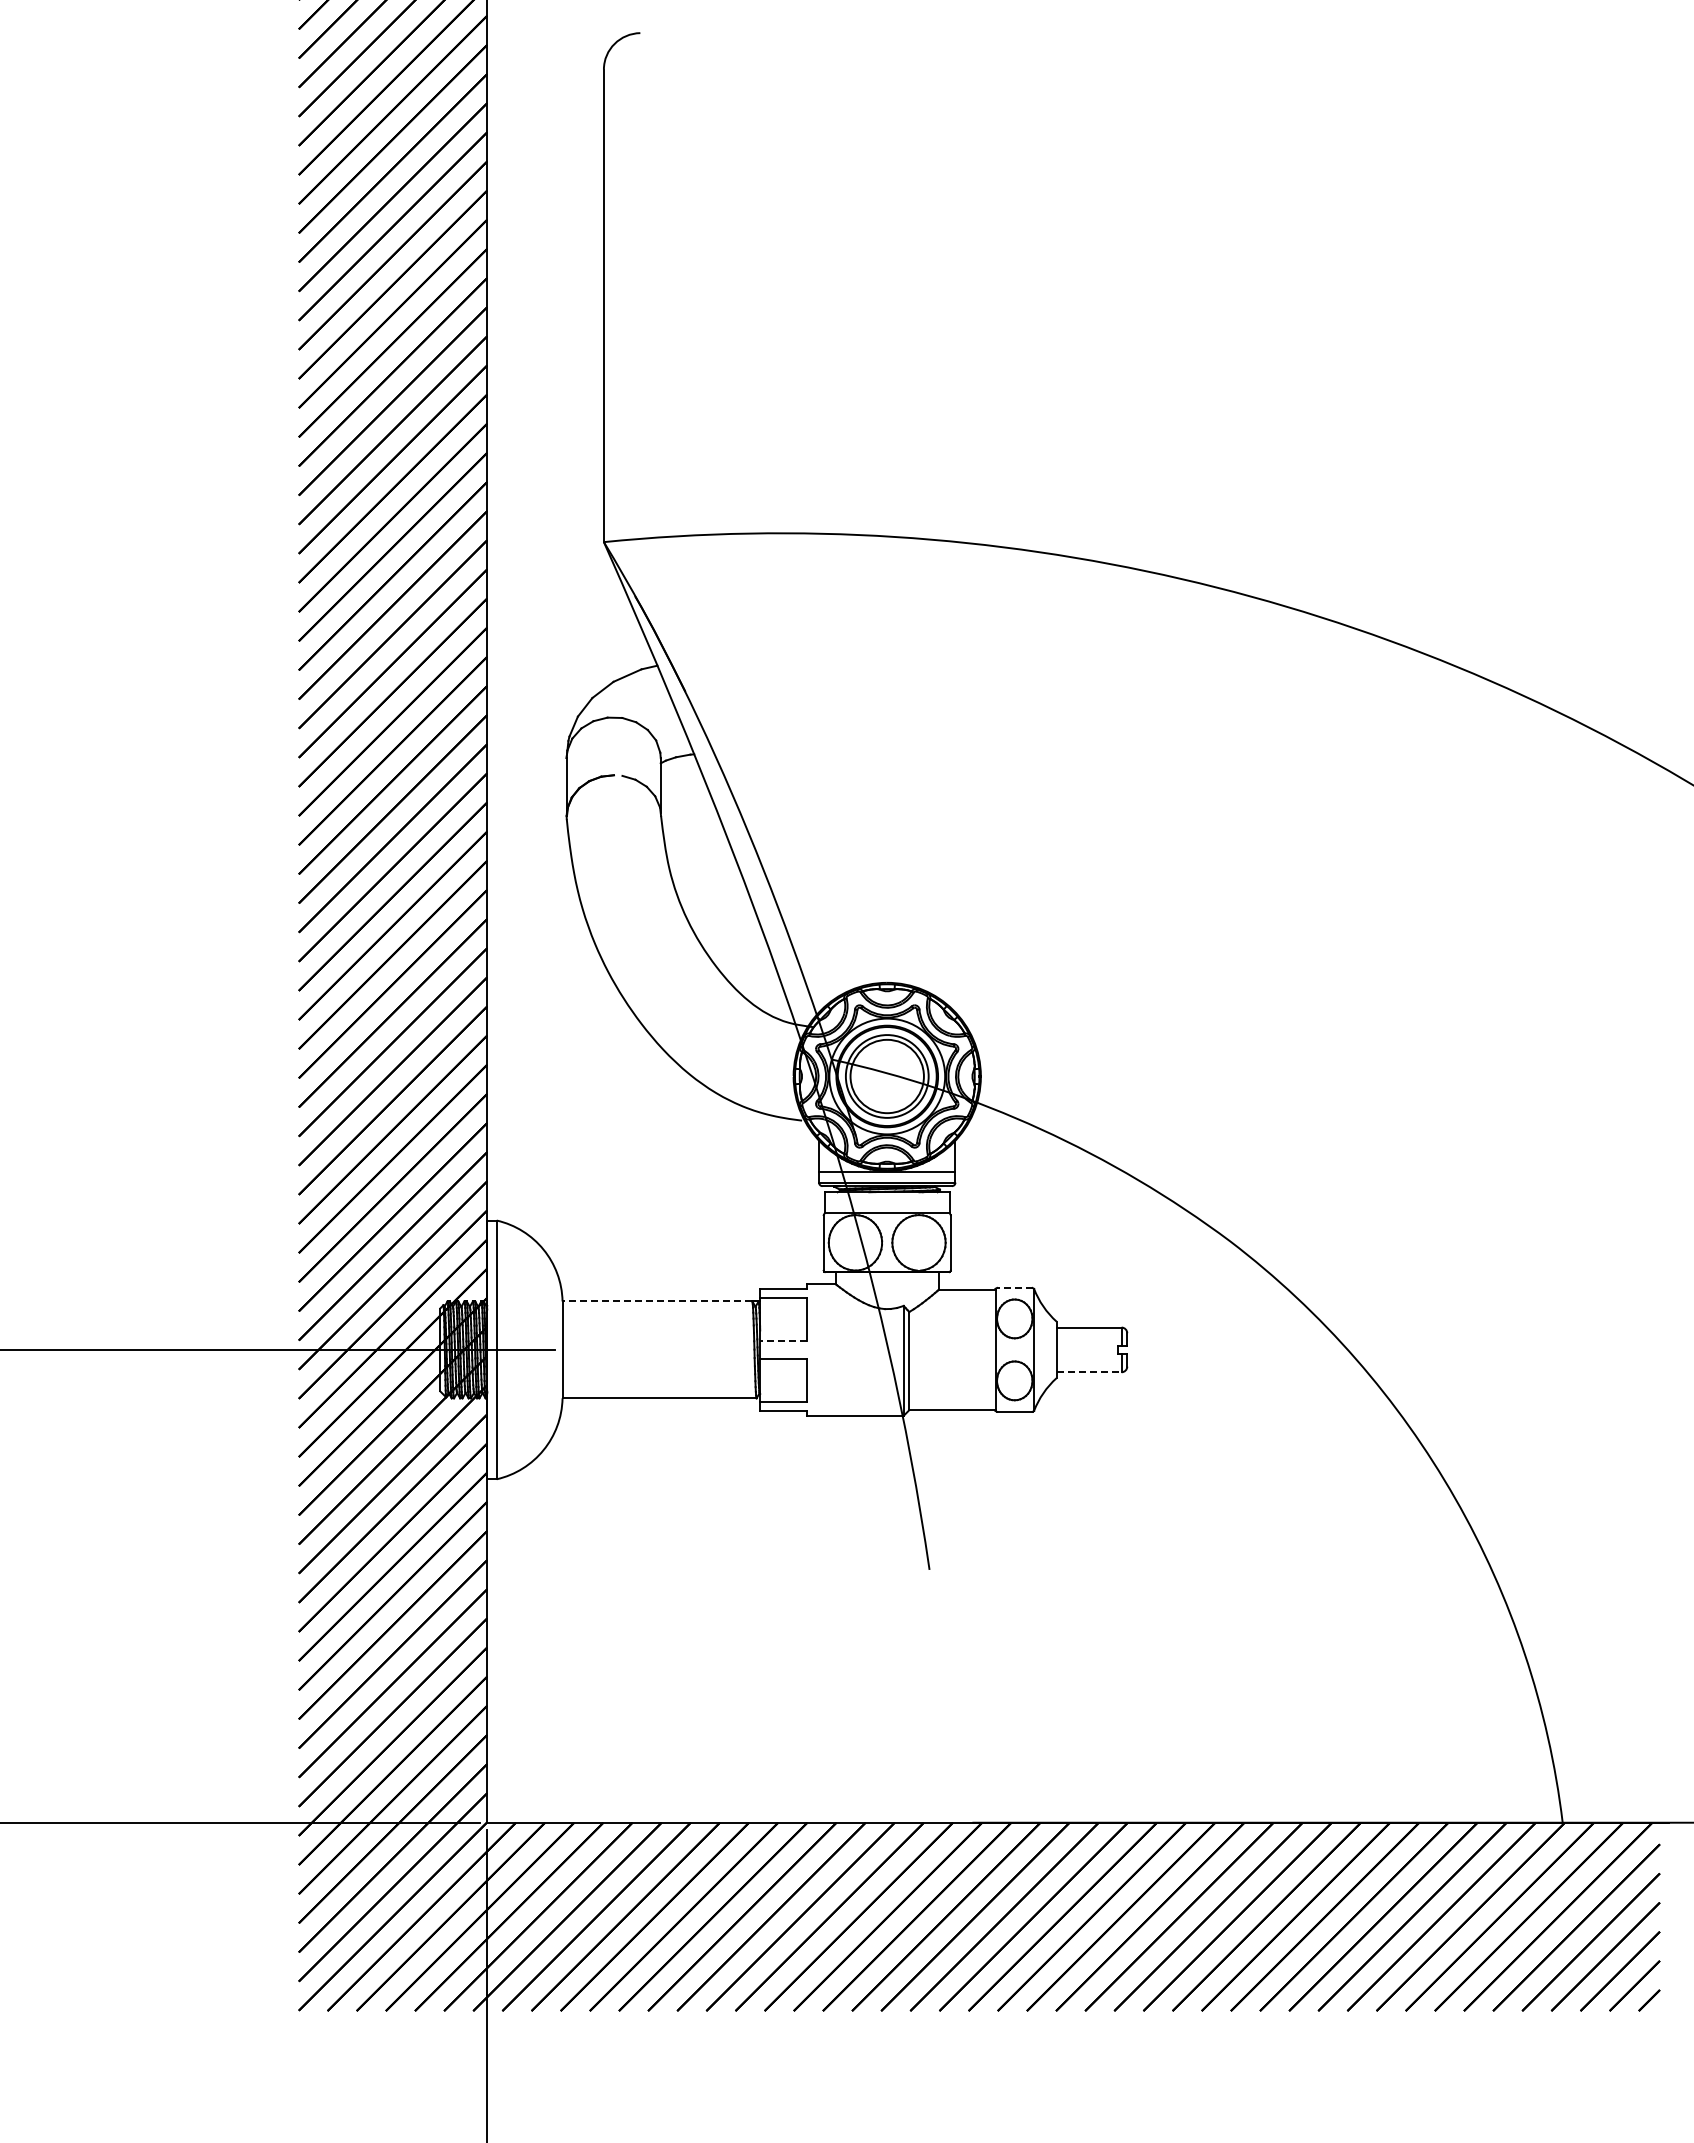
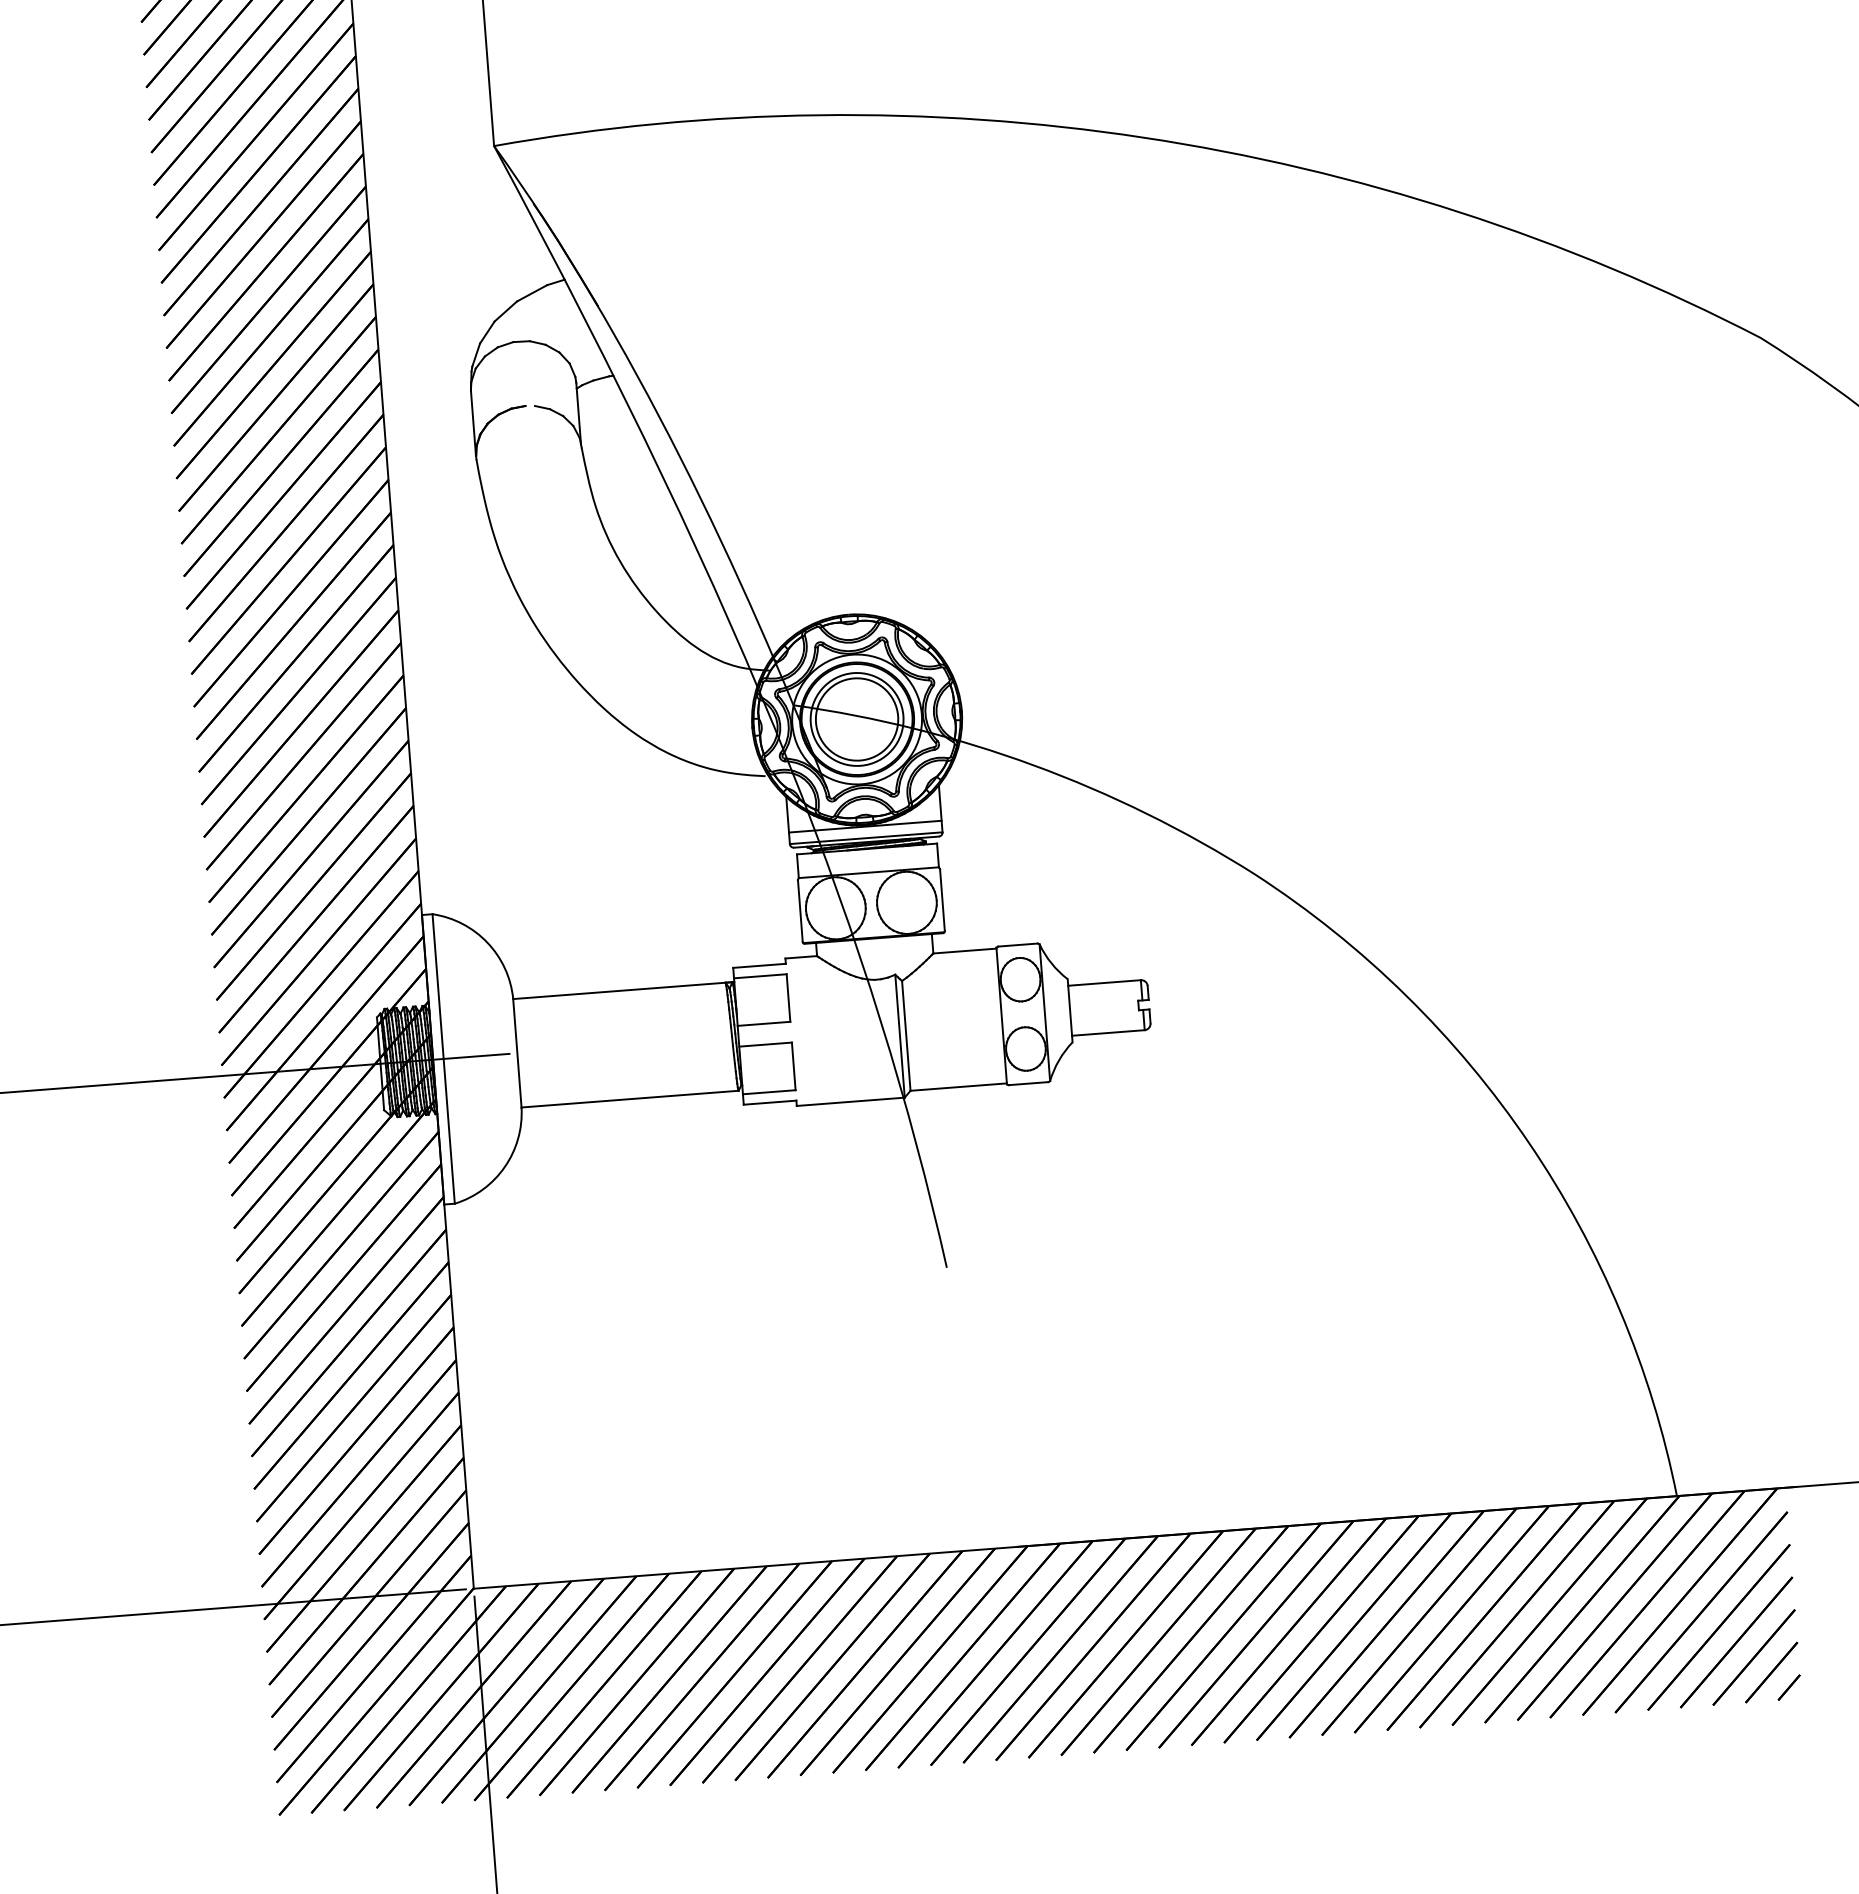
line: (1014, 1287) -> (1017, 944), dashed -> solid
line: (657, 1301) -> (619, 990), dashed -> solid
line: (783, 1340) -> (763, 1023), dashed -> solid
line: (1089, 1372) -> (1108, 1033), dashed -> solid

